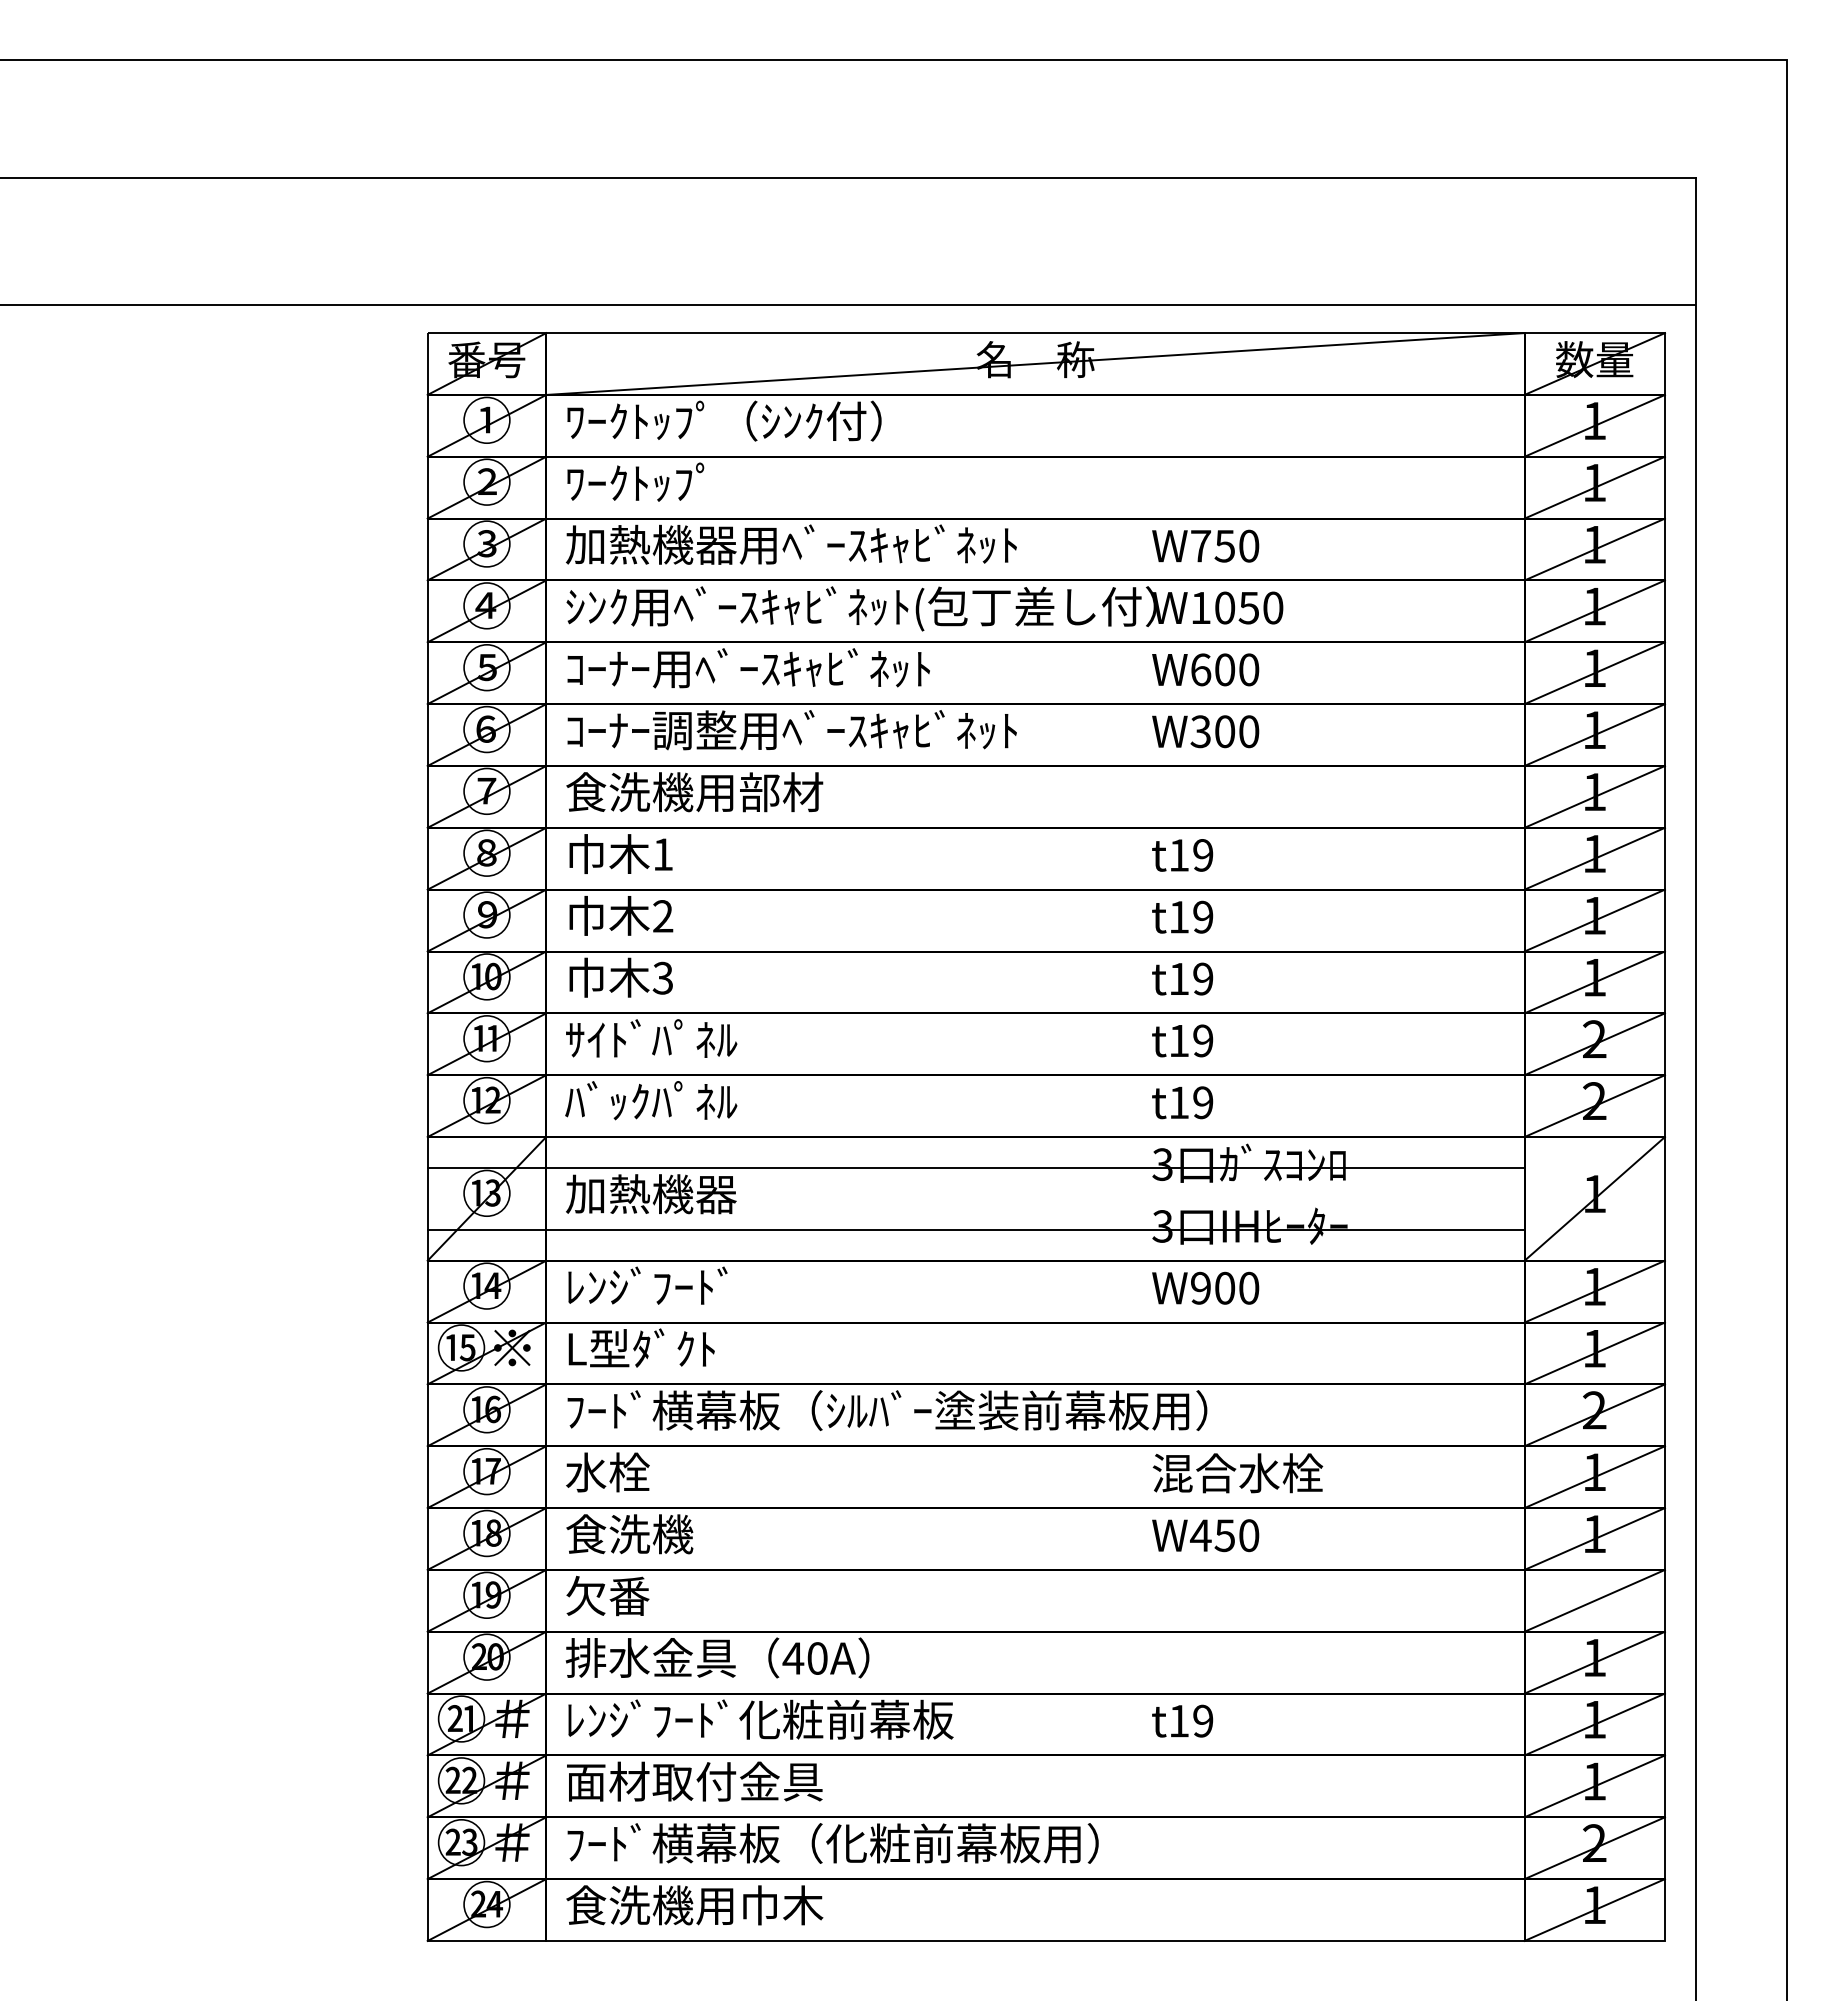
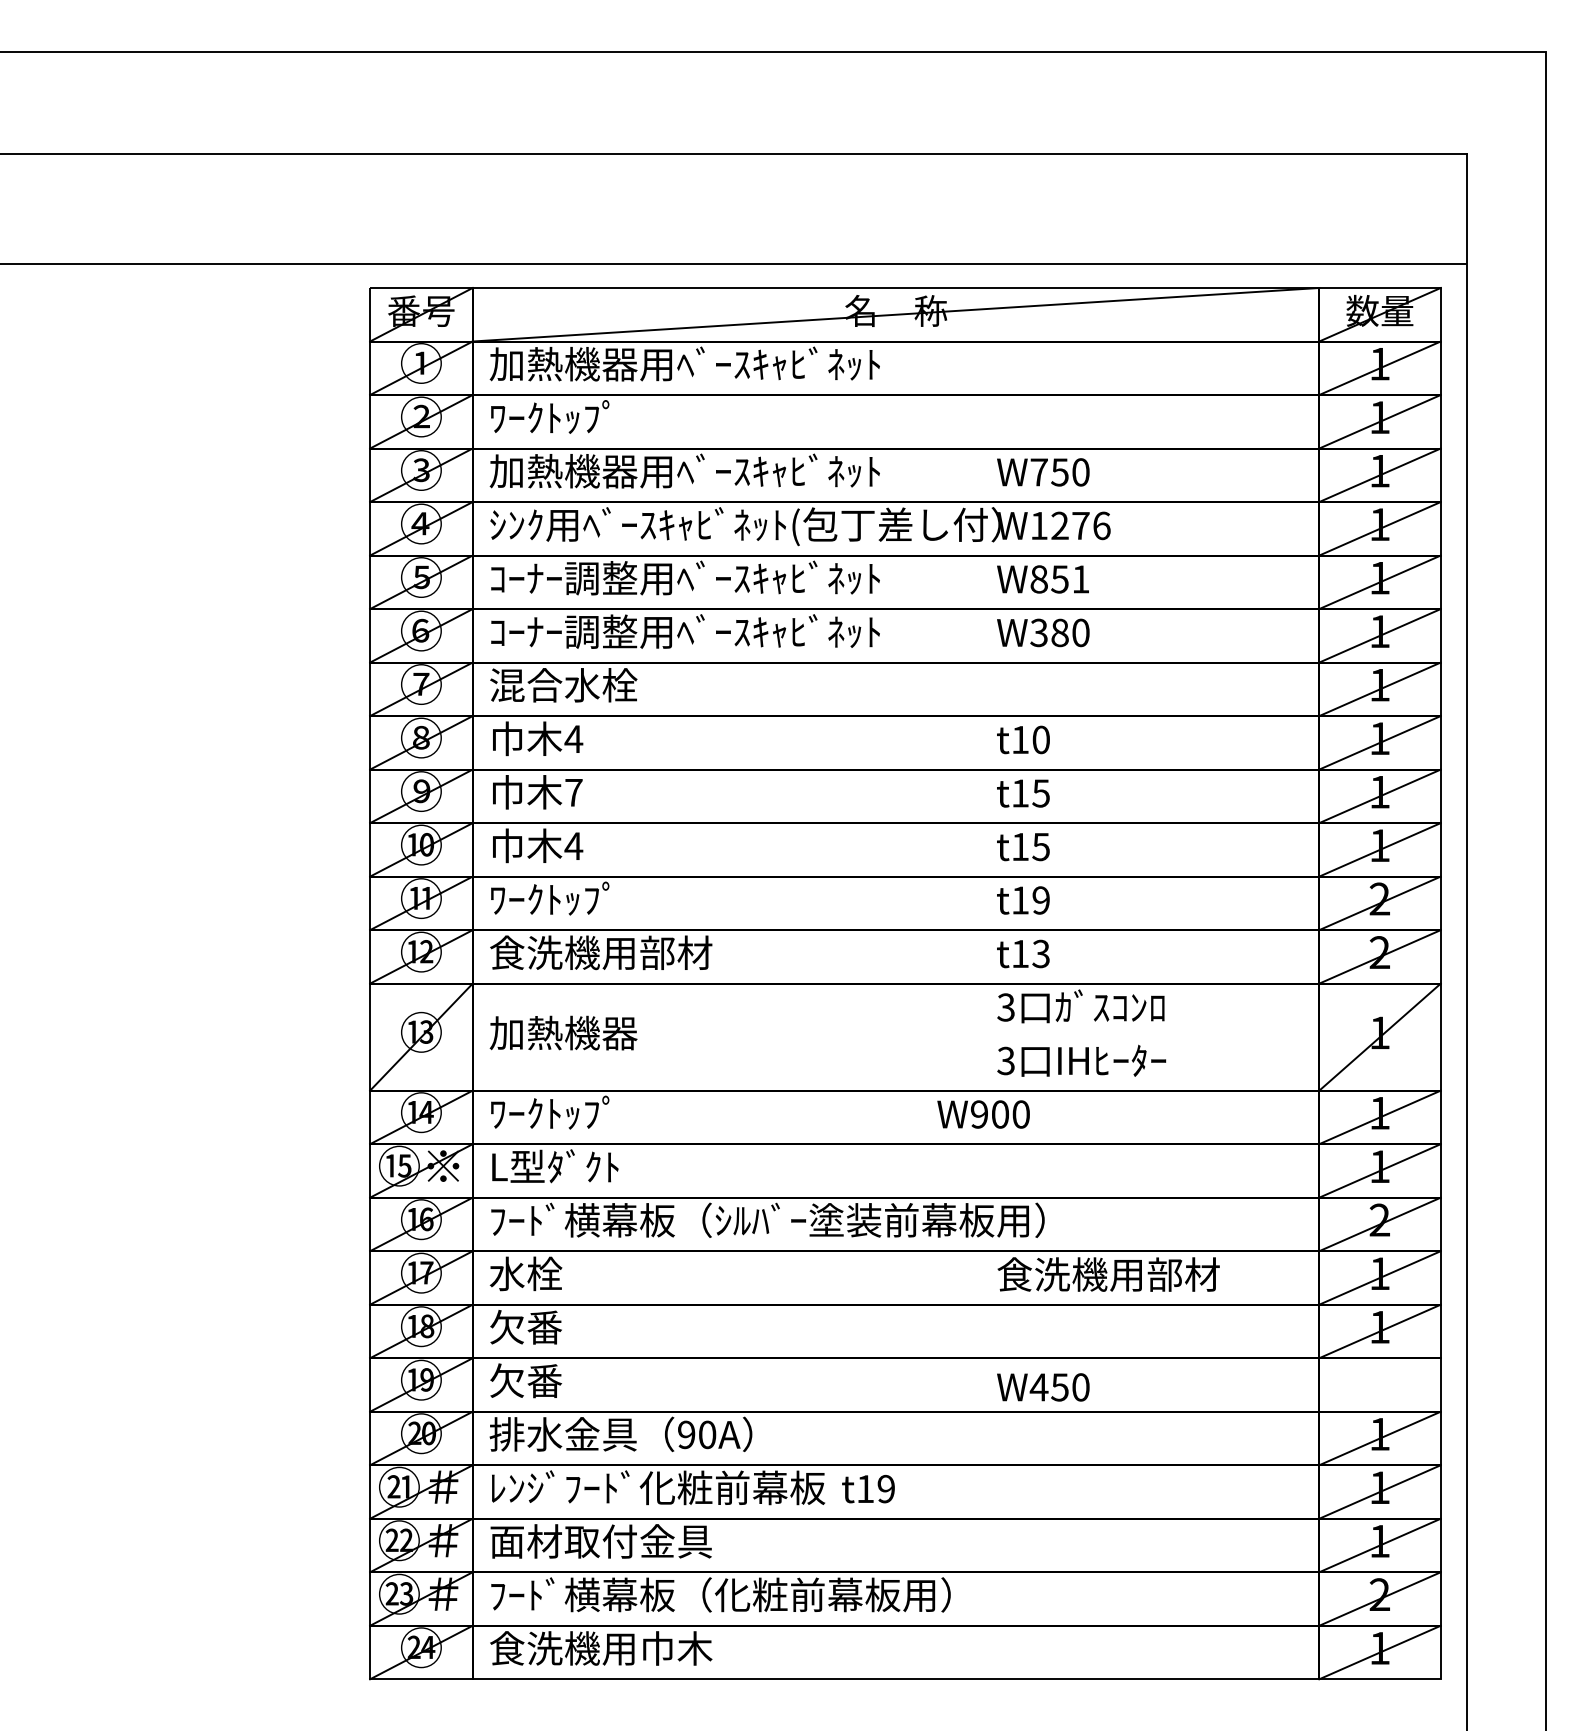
text: (791, 420) -> (684, 363), ﾜｰｸﾄｯﾌﾟ（ｼﾝｸ付） -> 加熱機器用ﾍﾞｰｽｷｬﾋﾞﾈｯﾄ
text: (1249, 607) -> (1081, 525), W1050 -> W1276
text: (834, 668) -> (722, 578), ｺｰﾅｰ用ﾍﾞｰｽｷｬﾋﾞﾈｯﾄ -> ｺｰﾅｰ調整用ﾍﾞｰｽｷｬﾋﾞﾈｯﾄ
text: (1225, 669) -> (1060, 579), W600 -> W851
text: (1225, 731) -> (1060, 632), W300 -> W380
text: (694, 792) -> (601, 685), 食洗機用部材 -> 混合水栓
text: (662, 854) -> (573, 739), 1 -> 4
text: (1203, 855) -> (1041, 740), t19 -> t10
text: (663, 916) -> (574, 792), 2 -> 7
text: (1202, 916) -> (1040, 792), t19 -> t15
text: (662, 977) -> (573, 845), 3 -> 4
text: (1202, 978) -> (1040, 846), t19 -> t15
text: (651, 1038) -> (563, 898), ｻｲﾄﾞﾊﾟﾈﾙ -> ﾜｰｸﾄｯﾌﾟ
text: (694, 1101) -> (601, 952), ﾊﾞｯｸﾊﾟﾈﾙ -> 食洗機用部材
text: (1202, 1102) -> (1040, 953), t19 -> t13
line: (975, 1167) -> (844, 1010), removed
line: (975, 1229) -> (844, 1063), removed
text: (647, 1285) -> (560, 1112), ﾚﾝｼﾞﾌｰﾄﾞ -> ﾜｰｸﾄｯﾌﾟ
text: (1205, 1287) -> (983, 1113), moved
text: (1280, 1473) -> (1108, 1274), 混合水栓 -> 食洗機用部材
text: (629, 1534) -> (544, 1327), 食洗機 -> 欠番
text: (1205, 1535) -> (1043, 1387), moved
line: (1594, 1600) -> (1379, 1384), removed
text: (793, 1658) -> (686, 1434), 40A -> 90A
text: (1182, 1720) -> (868, 1488), moved

